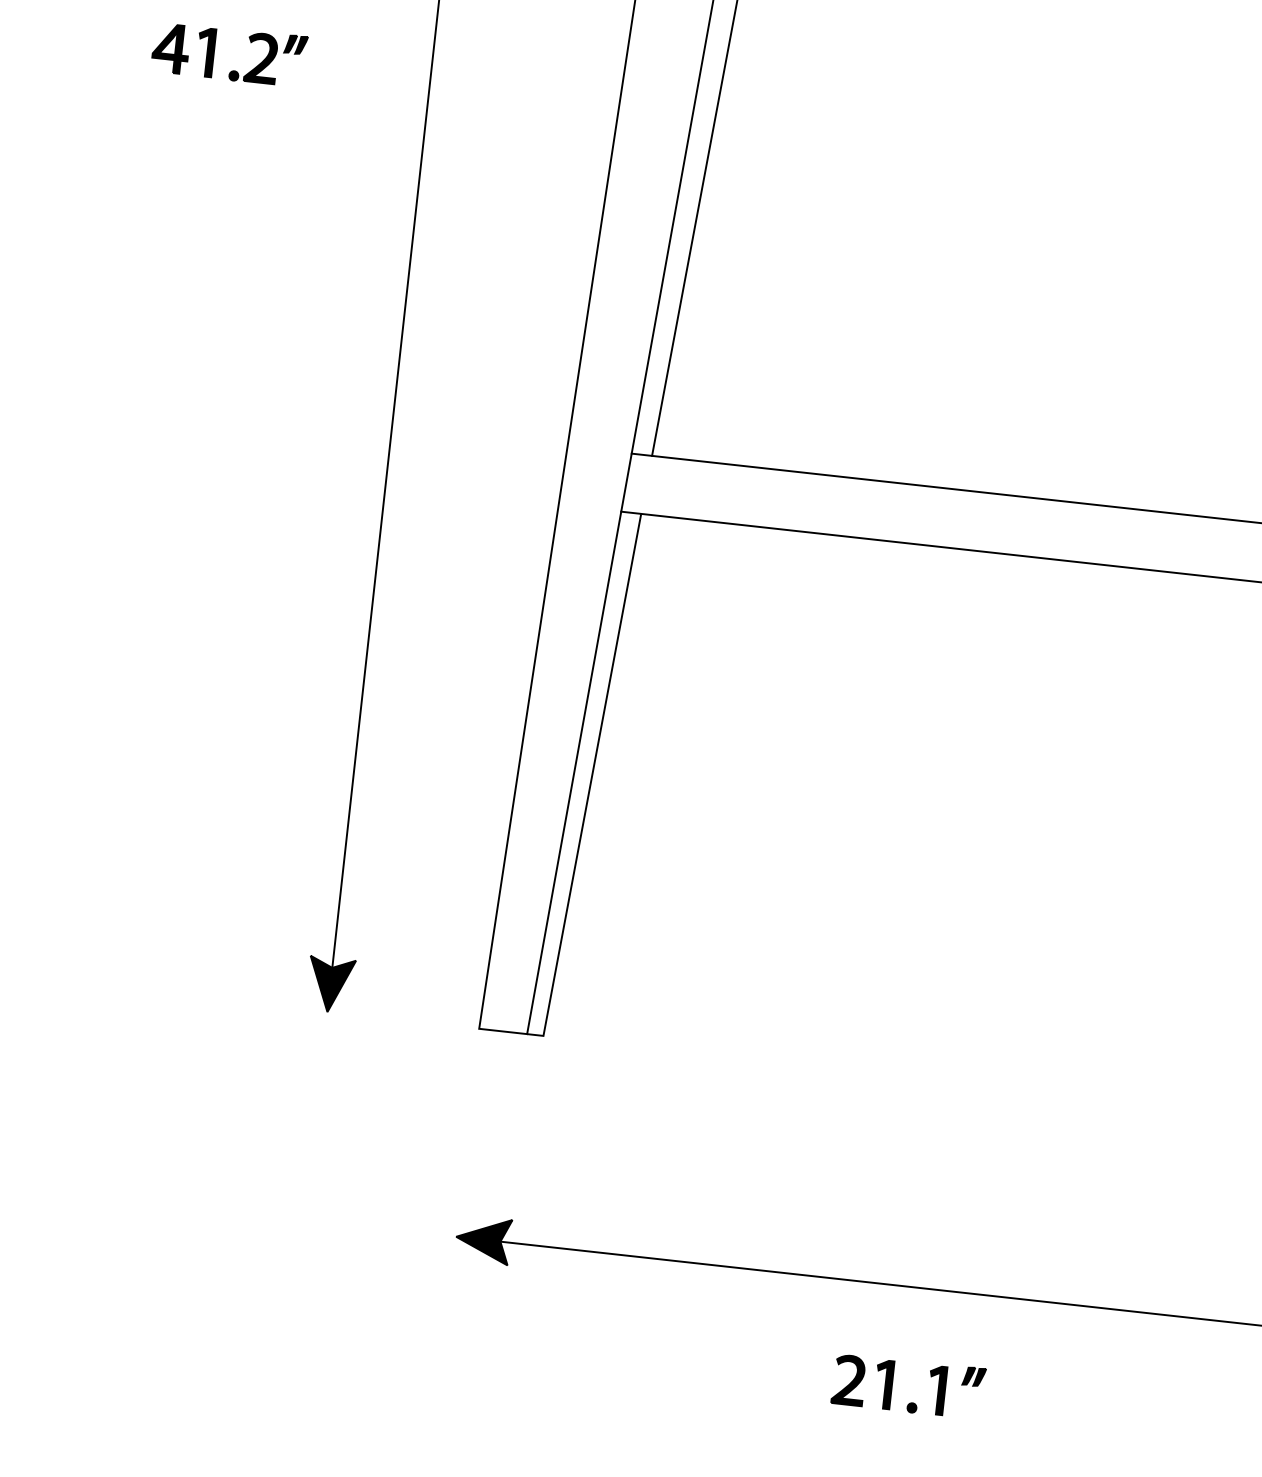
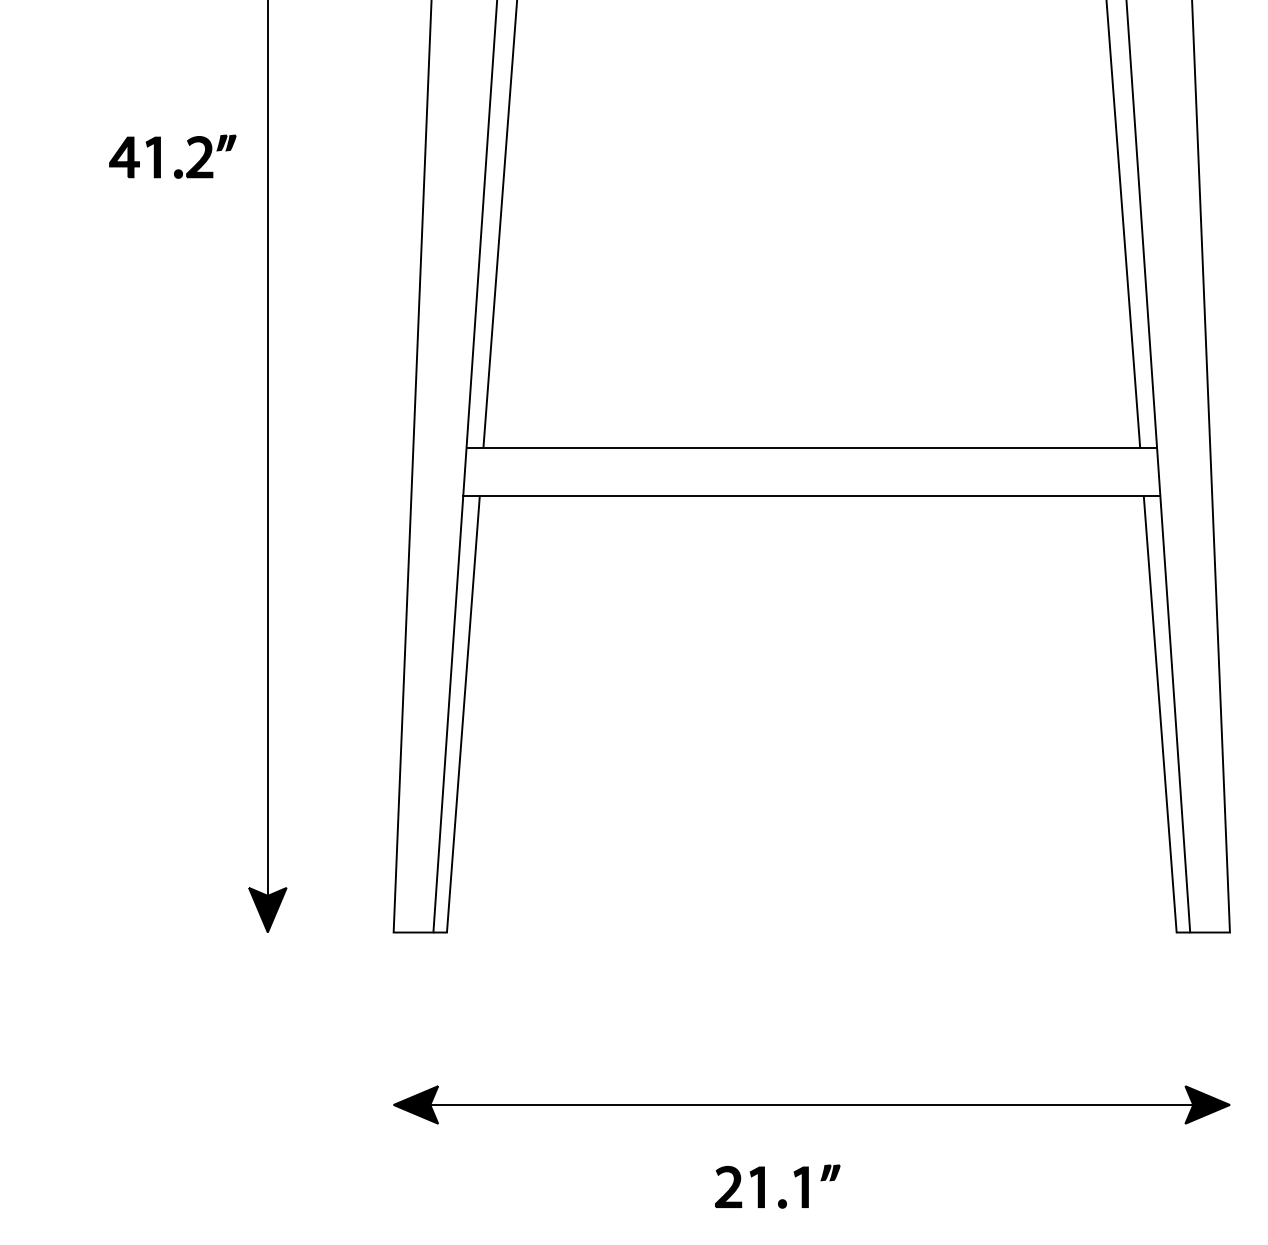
part: (214, 52) -> (160, 156), moved

